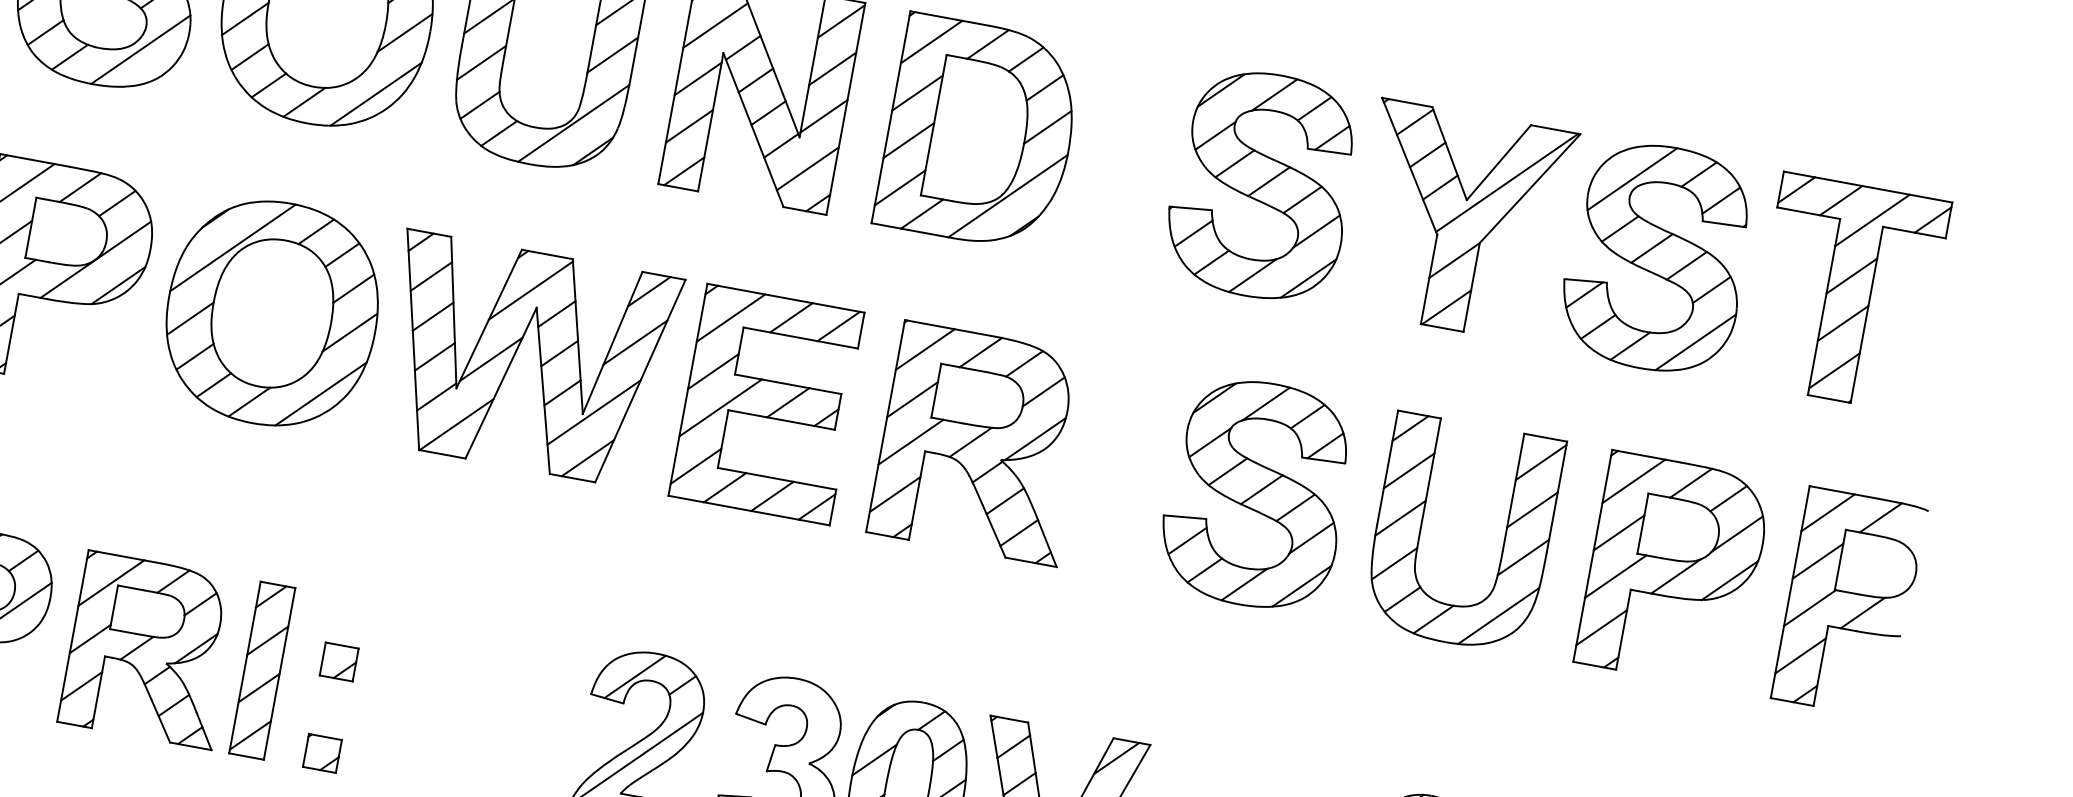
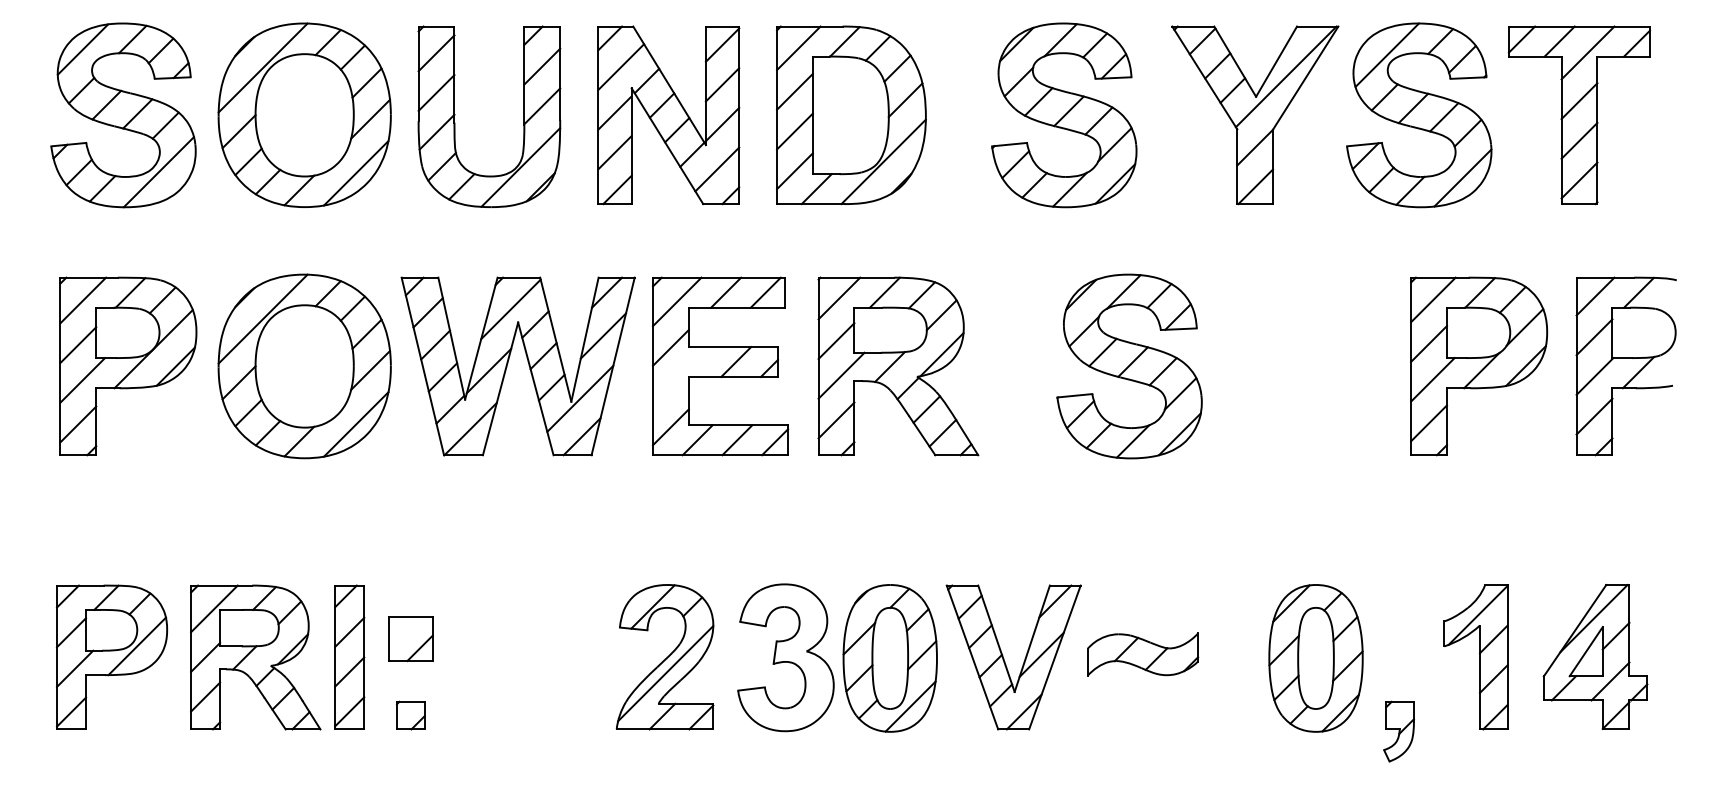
part: (1262, 185) -> (1064, 115), moved
line: (720, 408) -> (682, 376), removed
part: (1422, 525) -> (1268, 367), removed
part: (338, 661) -> (410, 638), size x1.6

